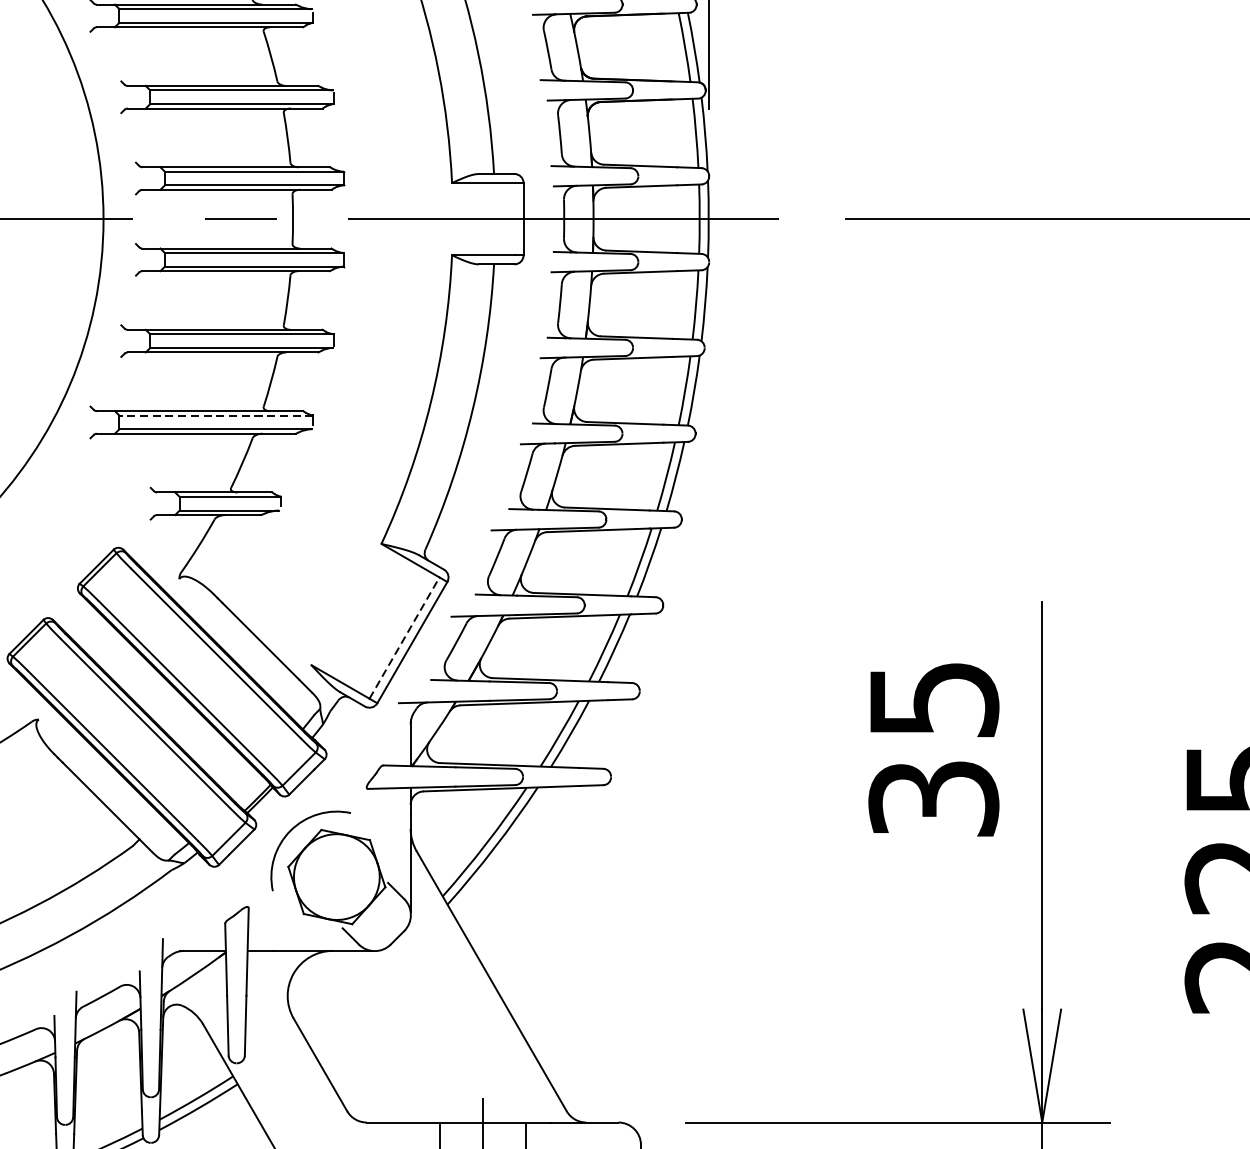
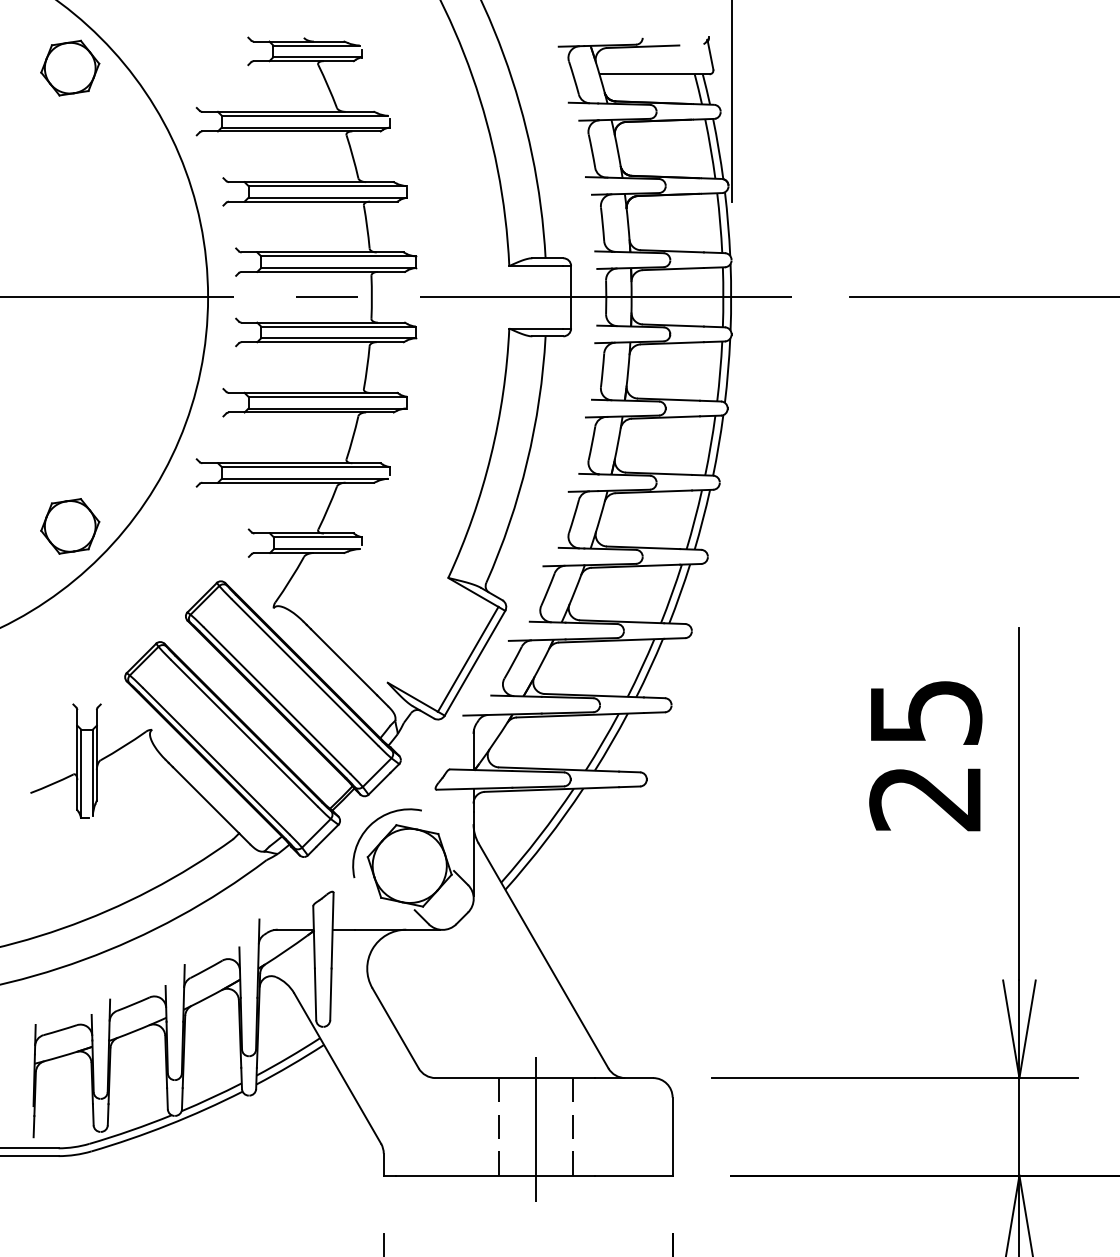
line: (216, 416) -> (305, 467), dashed -> solid
line: (404, 638) -> (468, 659), dashed -> solid
text: (933, 799) -> (925, 798), 35 -> 25

